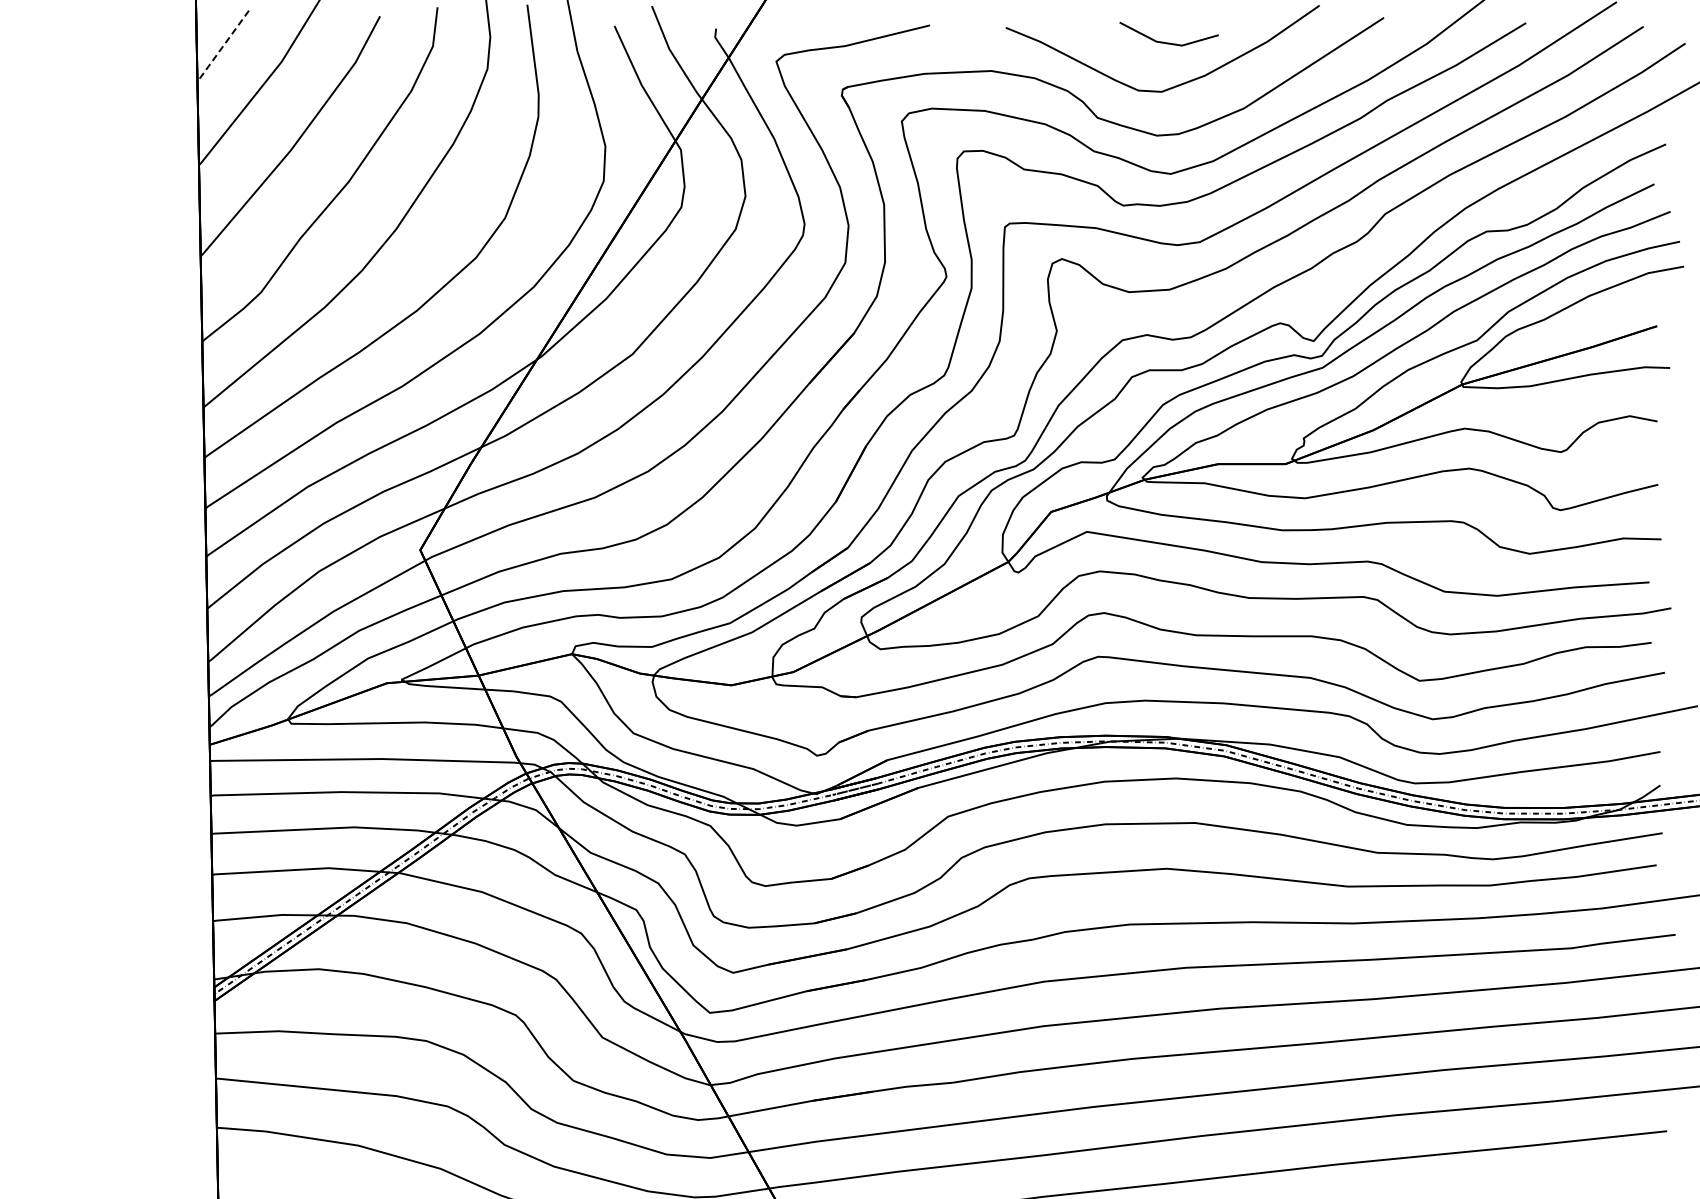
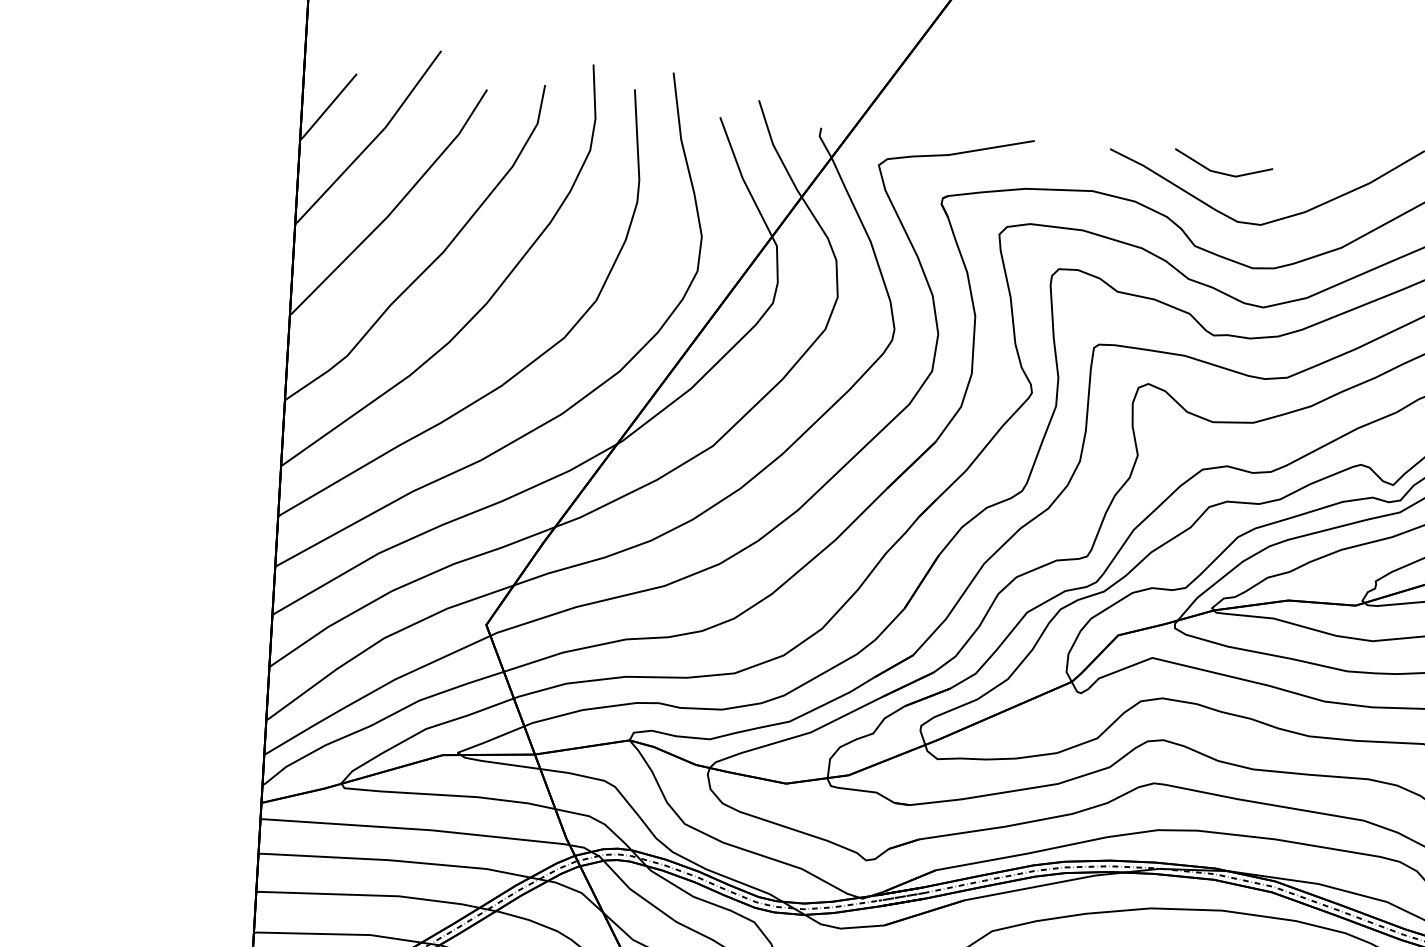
line: (1168, 42) -> (1222, 172), moved
line: (222, 46) -> (327, 107), dashed -> solid

